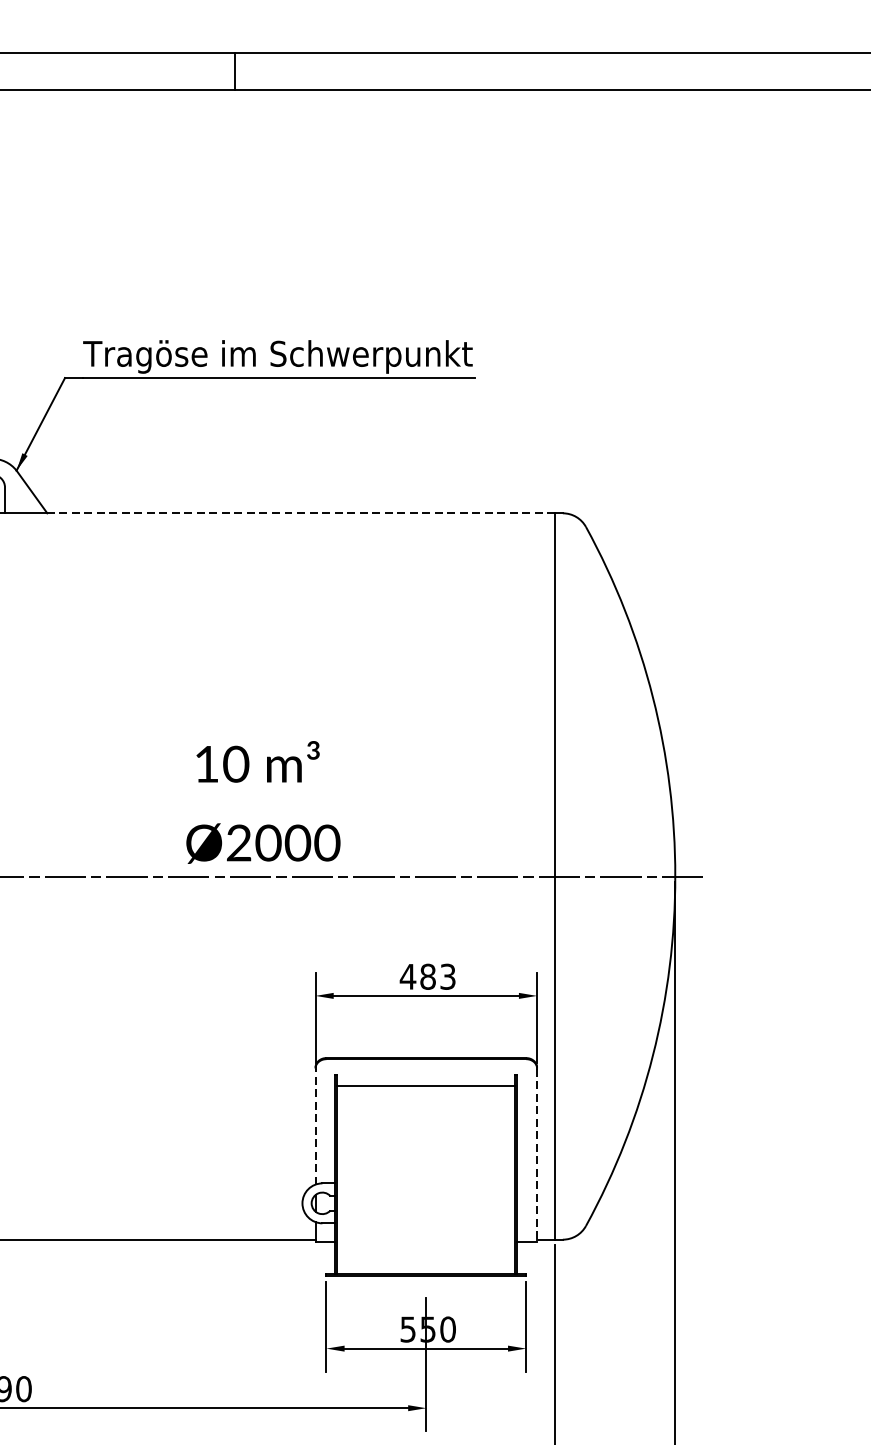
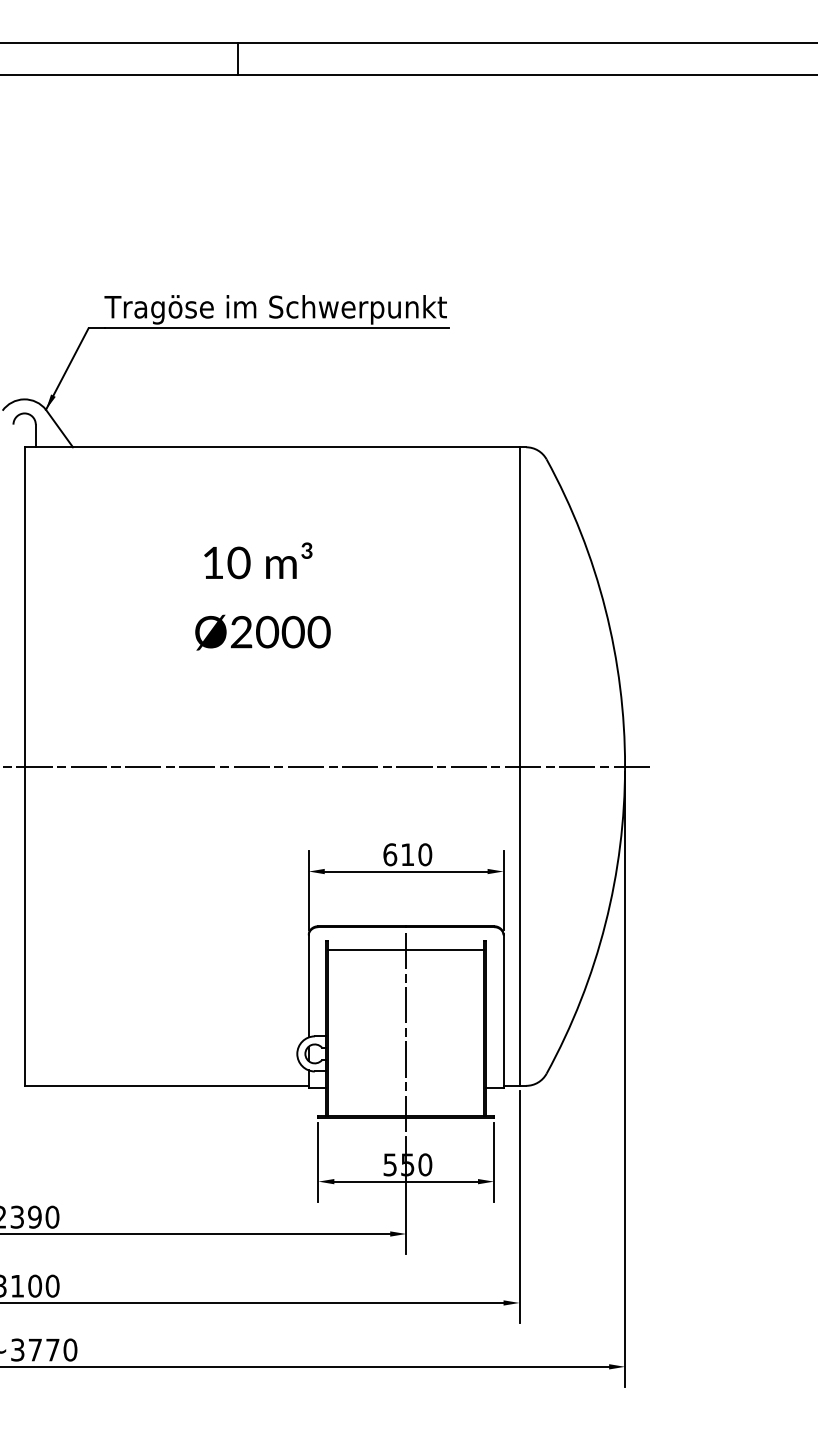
line: (300, 513) -> (295, 447), dashed -> solid
text: (262, 802) -> (262, 596), moved
text: (427, 976) -> (407, 854), 483 -> 610
line: (315, 1125) -> (308, 985), dashed -> solid
line: (537, 1156) -> (503, 1012), dashed -> solid
line: (426, 1173) -> (406, 1027), added

